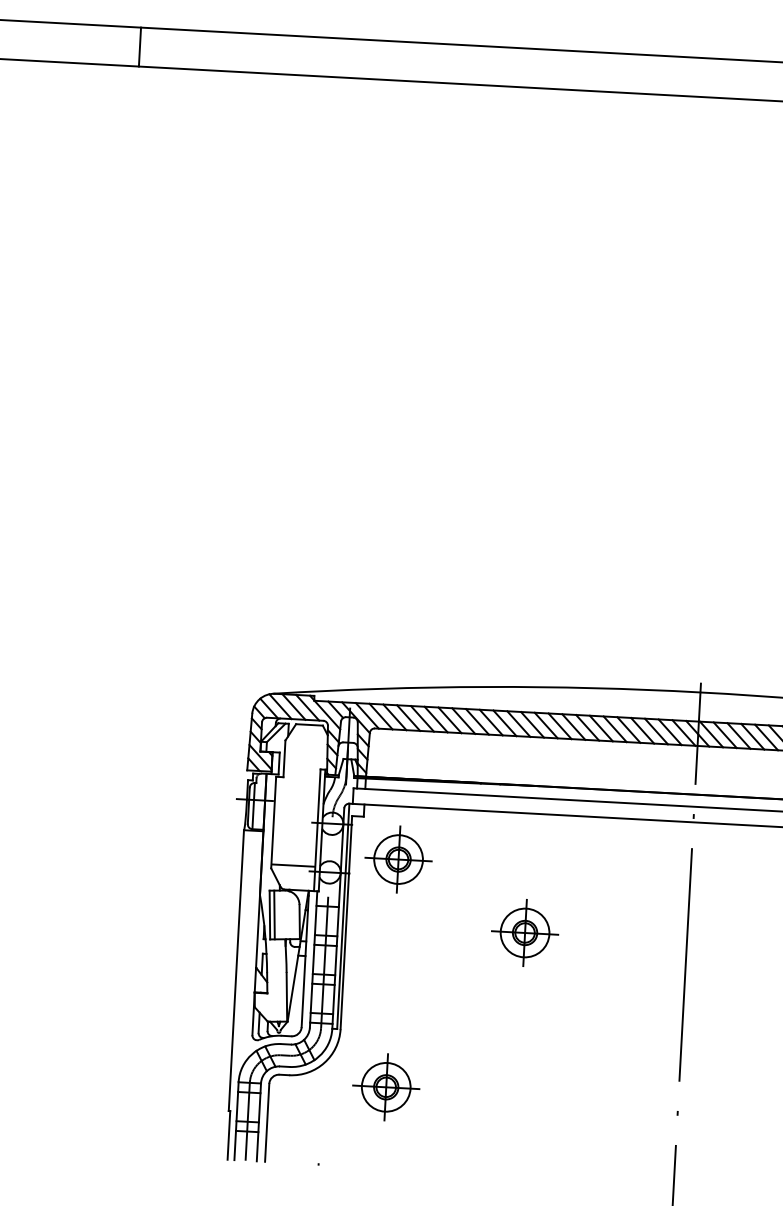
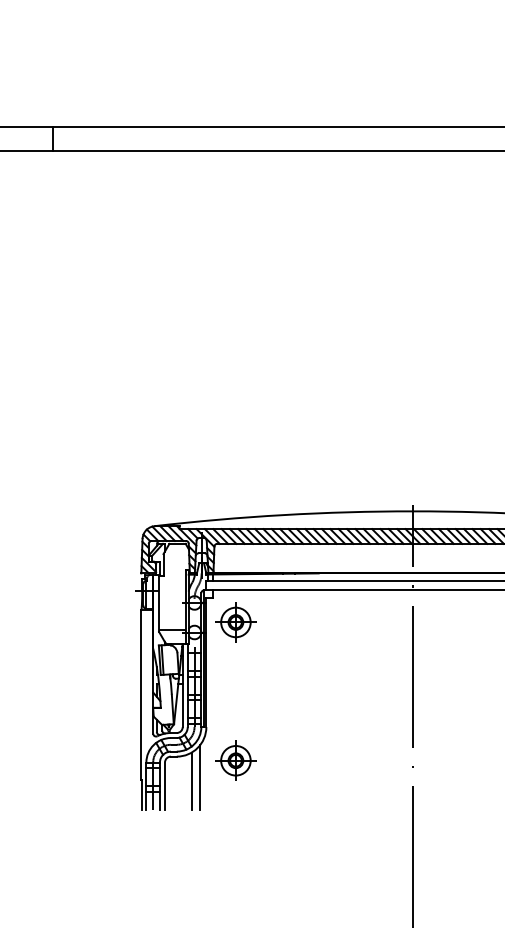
part: (524, 932) -> (314, 662), removed
line: (326, 1110) -> (200, 776), added
line: (311, 1115) -> (191, 780), added

